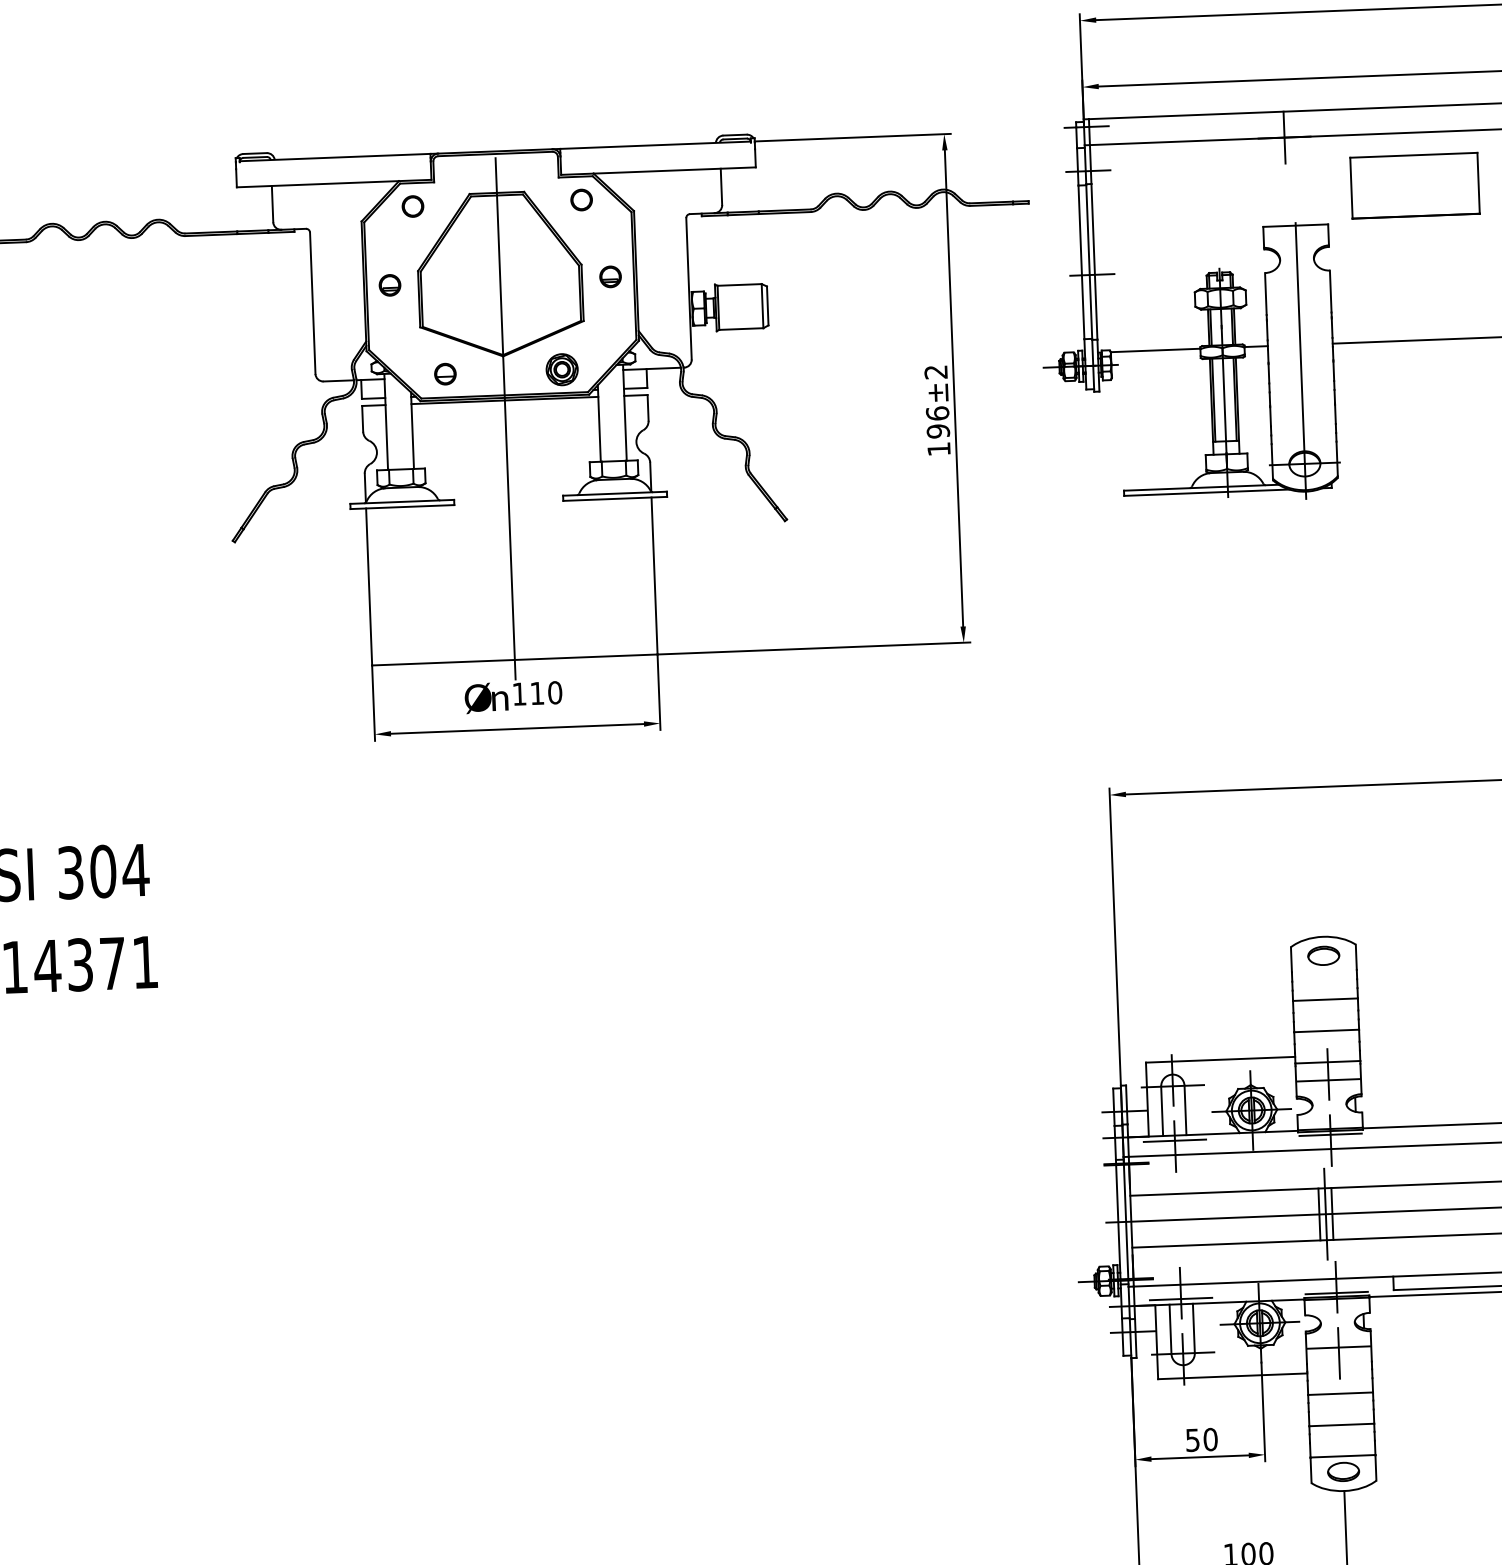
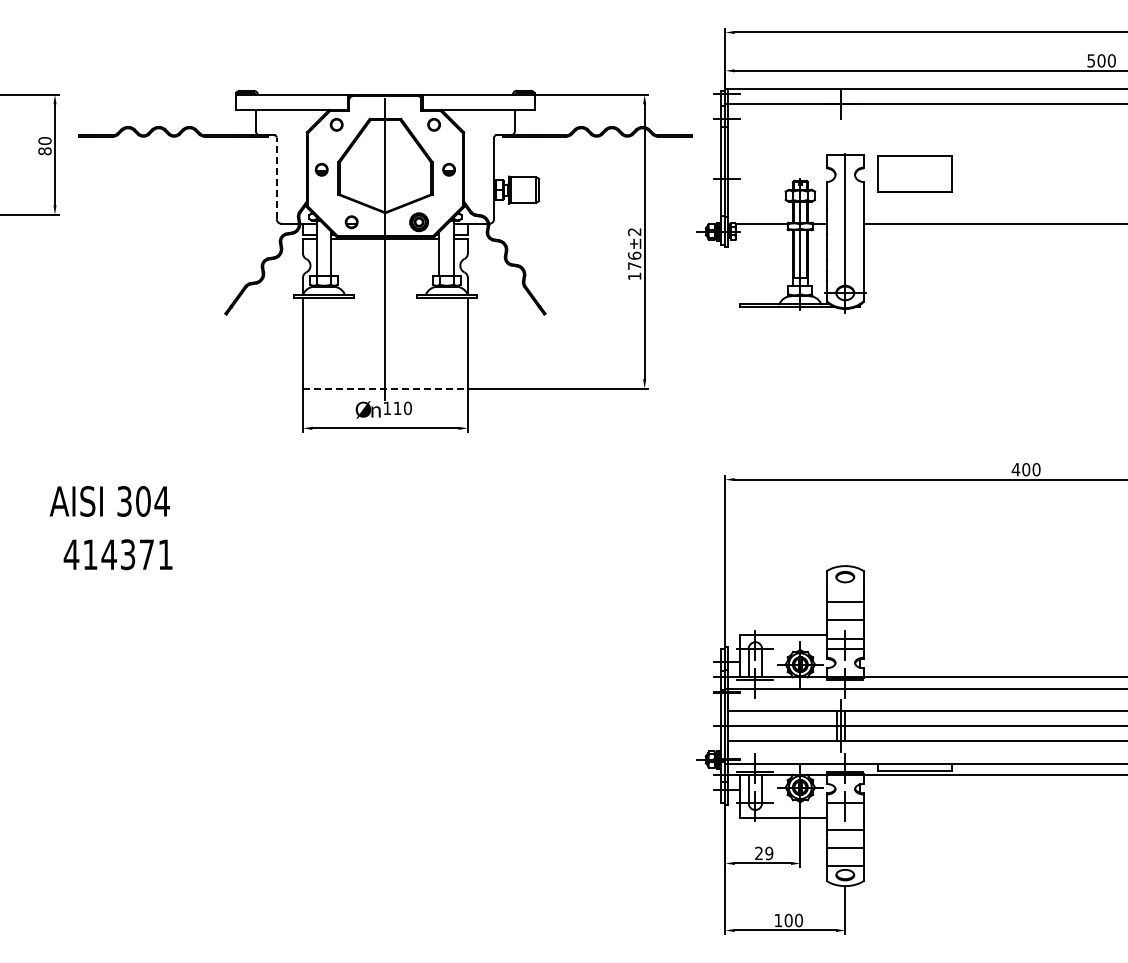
part: (1414, 184) -> (914, 173), moved
line: (312, 303) -> (276, 178), solid -> dashed
text: (938, 432) -> (634, 266), 196 -> 176
line: (514, 659) -> (385, 388), solid -> dashed
text: (1202, 1439) -> (764, 853), 50 -> 29

